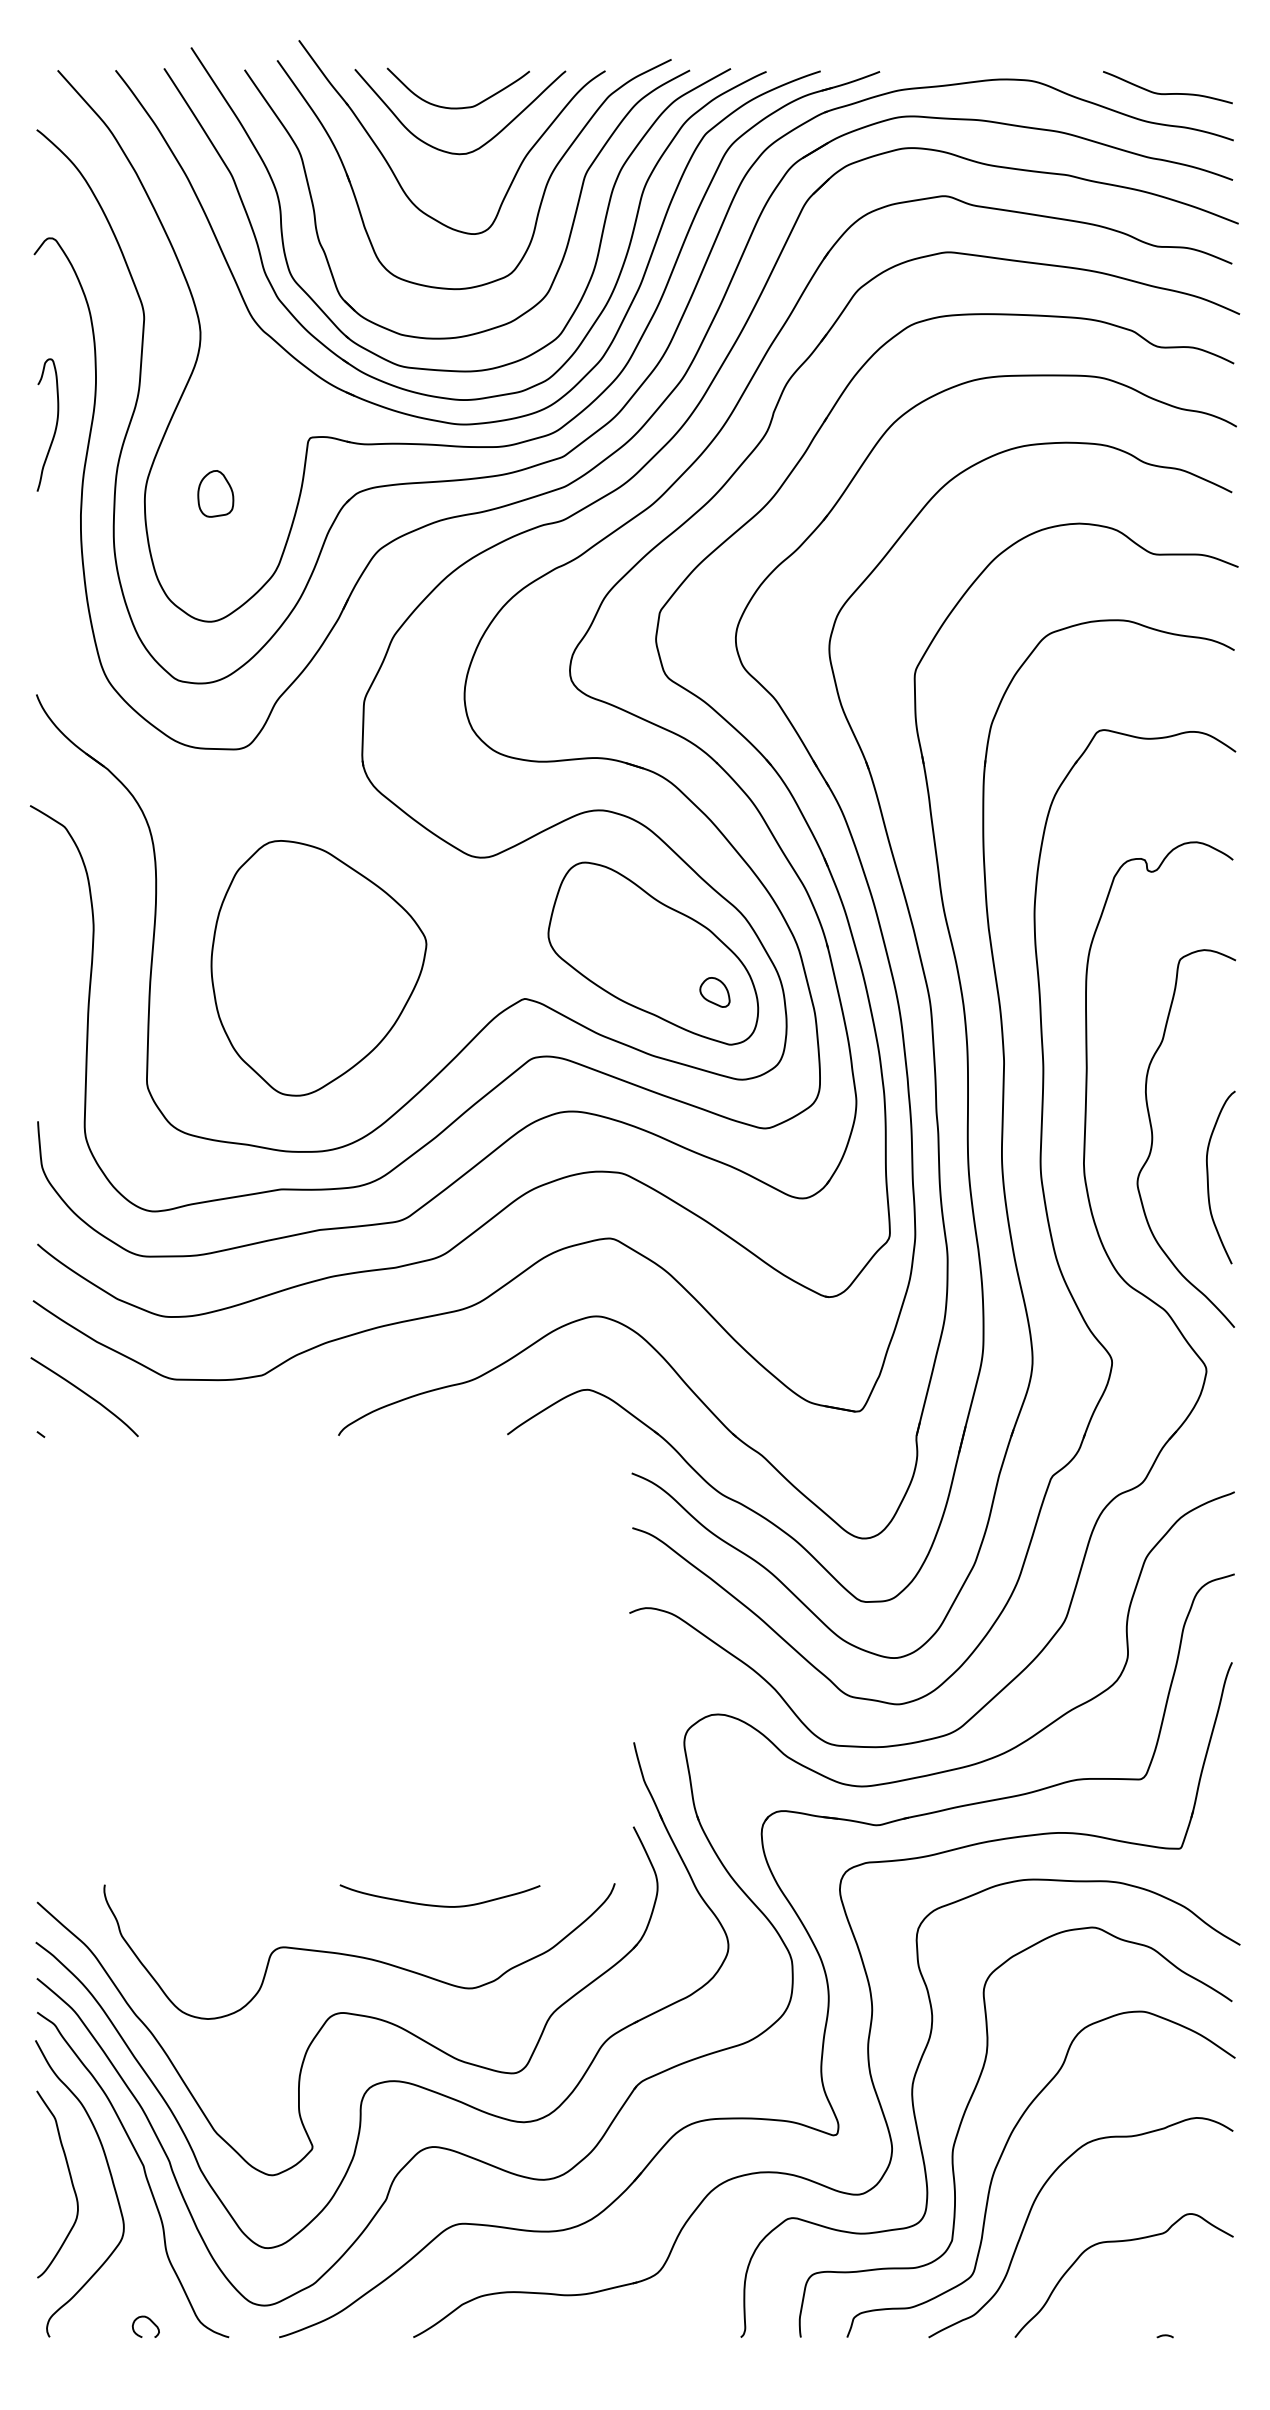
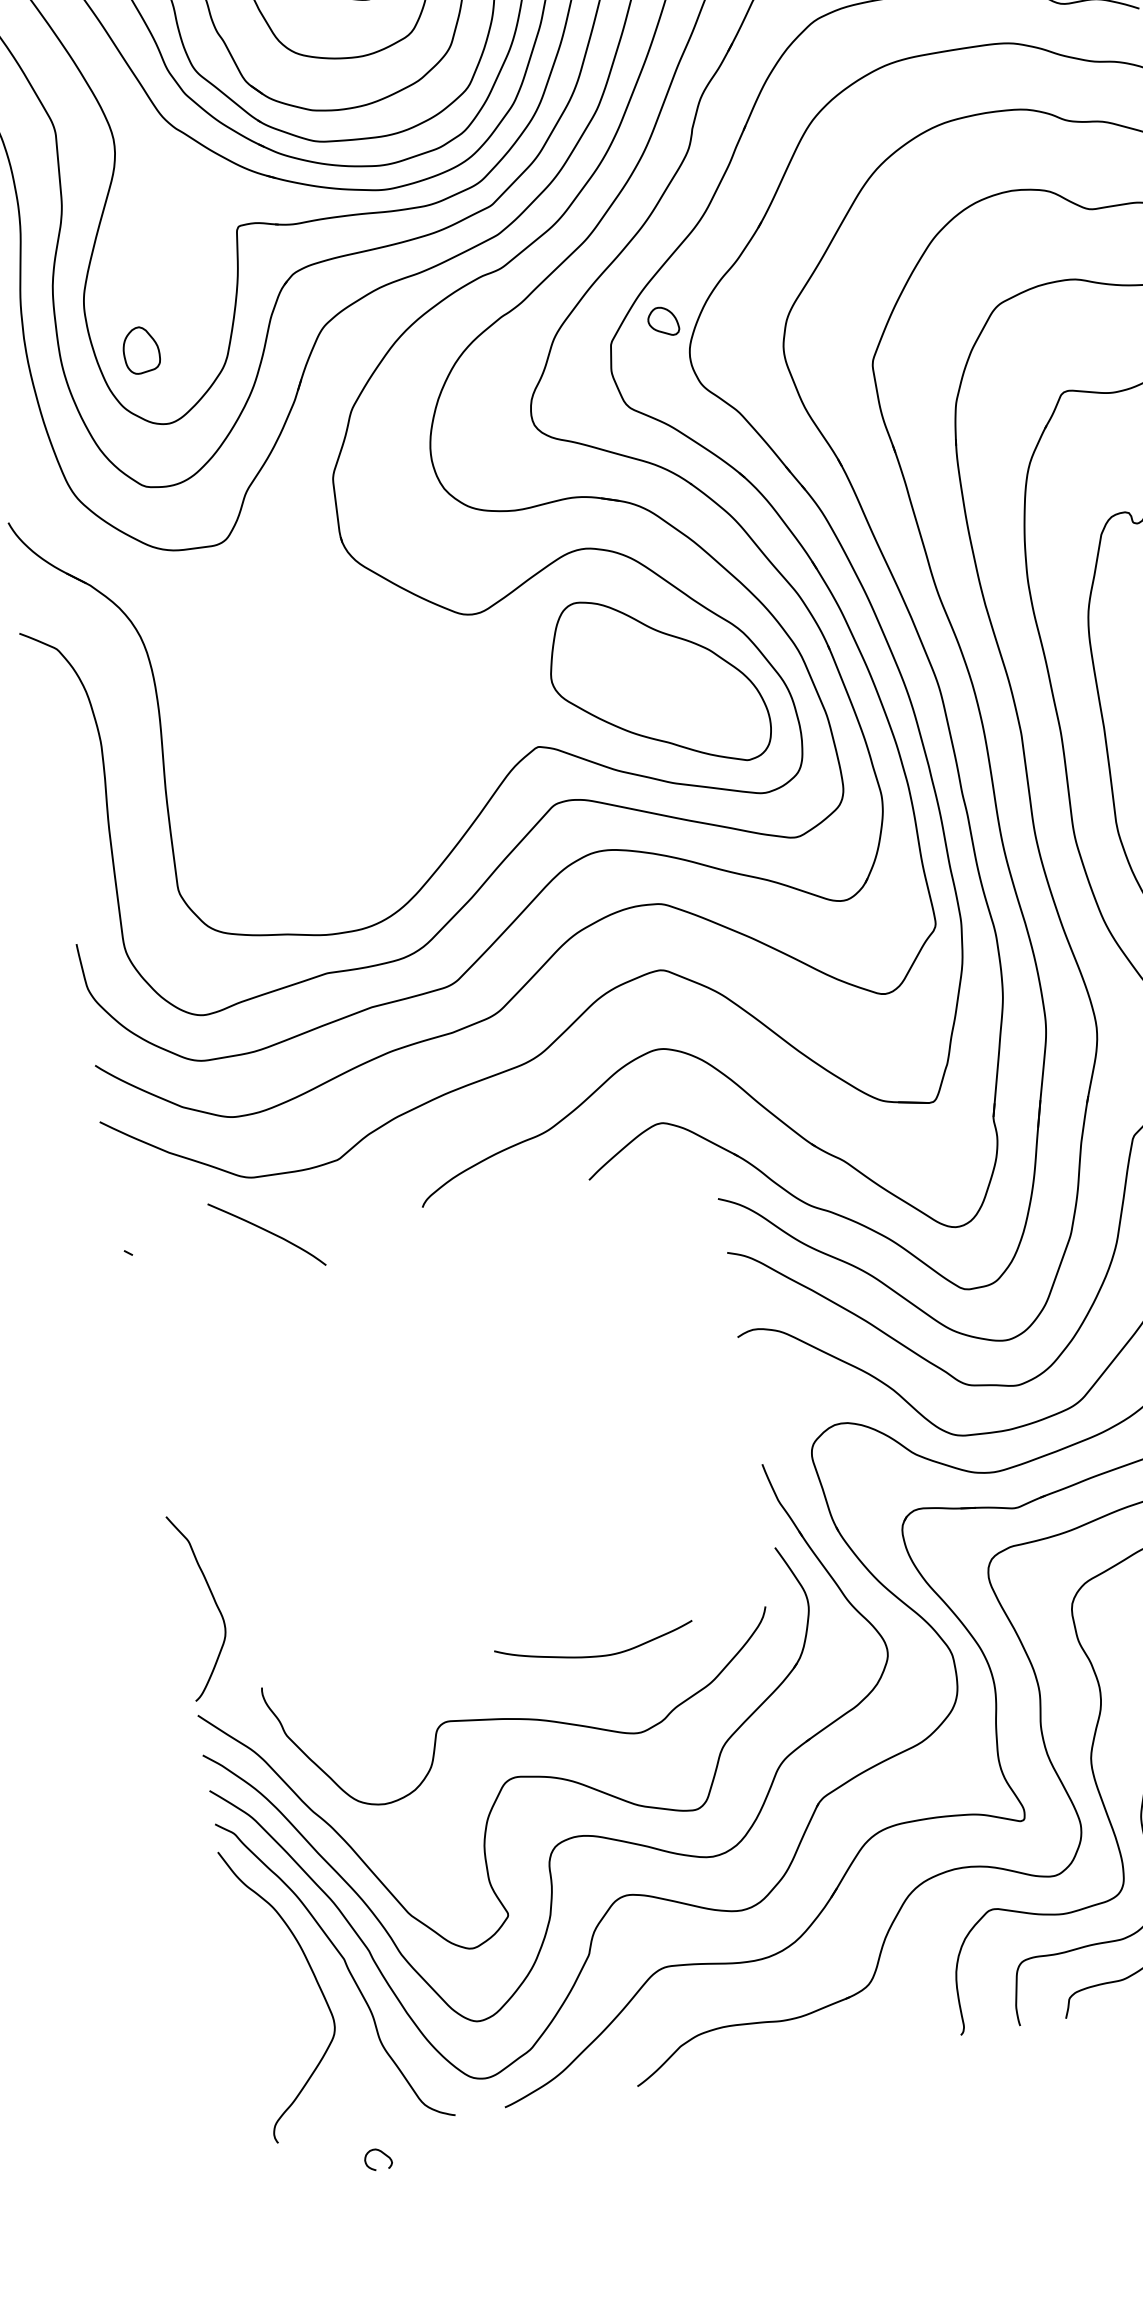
part: (215, 493) -> (140, 349), moved
part: (318, 968) -> (329, 749), removed
part: (714, 992) -> (662, 321), moved
curve: (86, 1395) -> (268, 1232), moved
curve: (70, 2180) -> (213, 1599), moved
curve: (150, 2321) -> (381, 2153), moved

